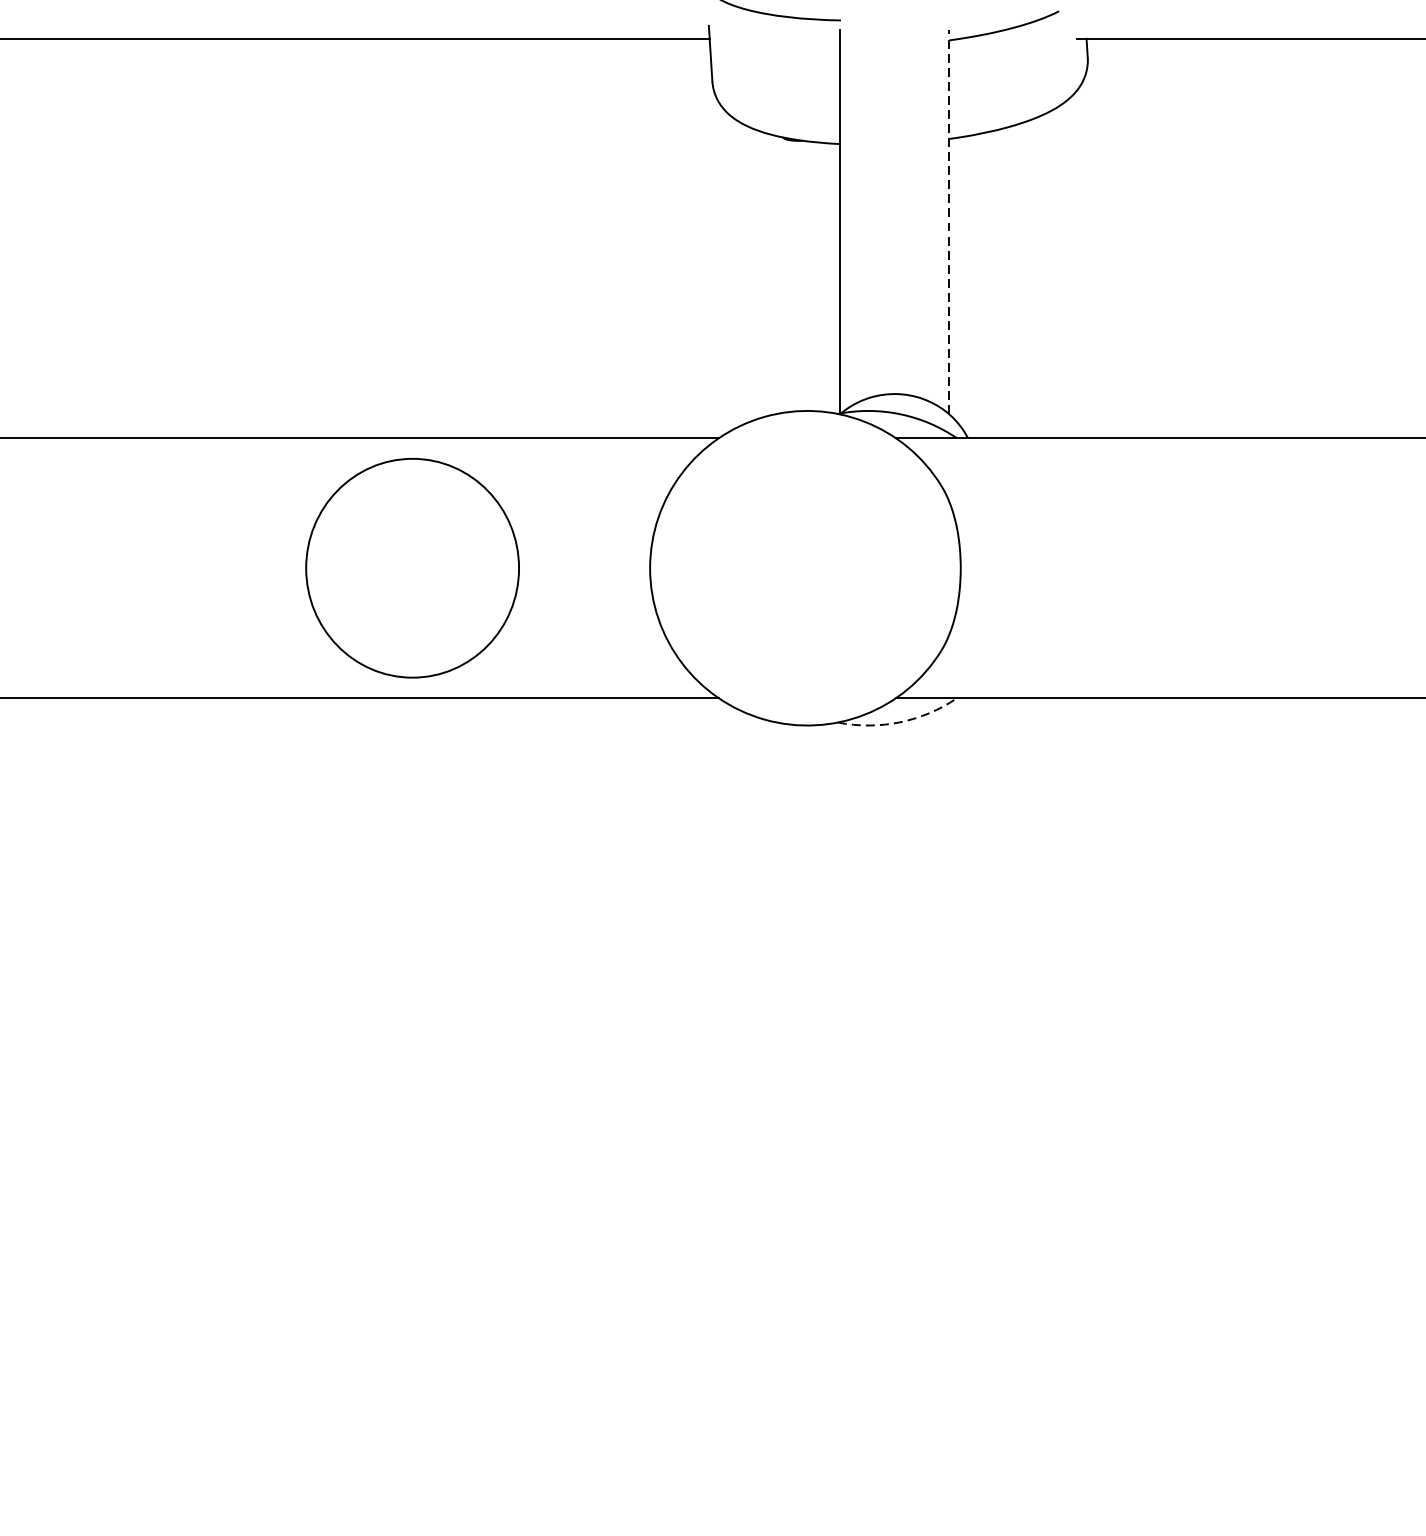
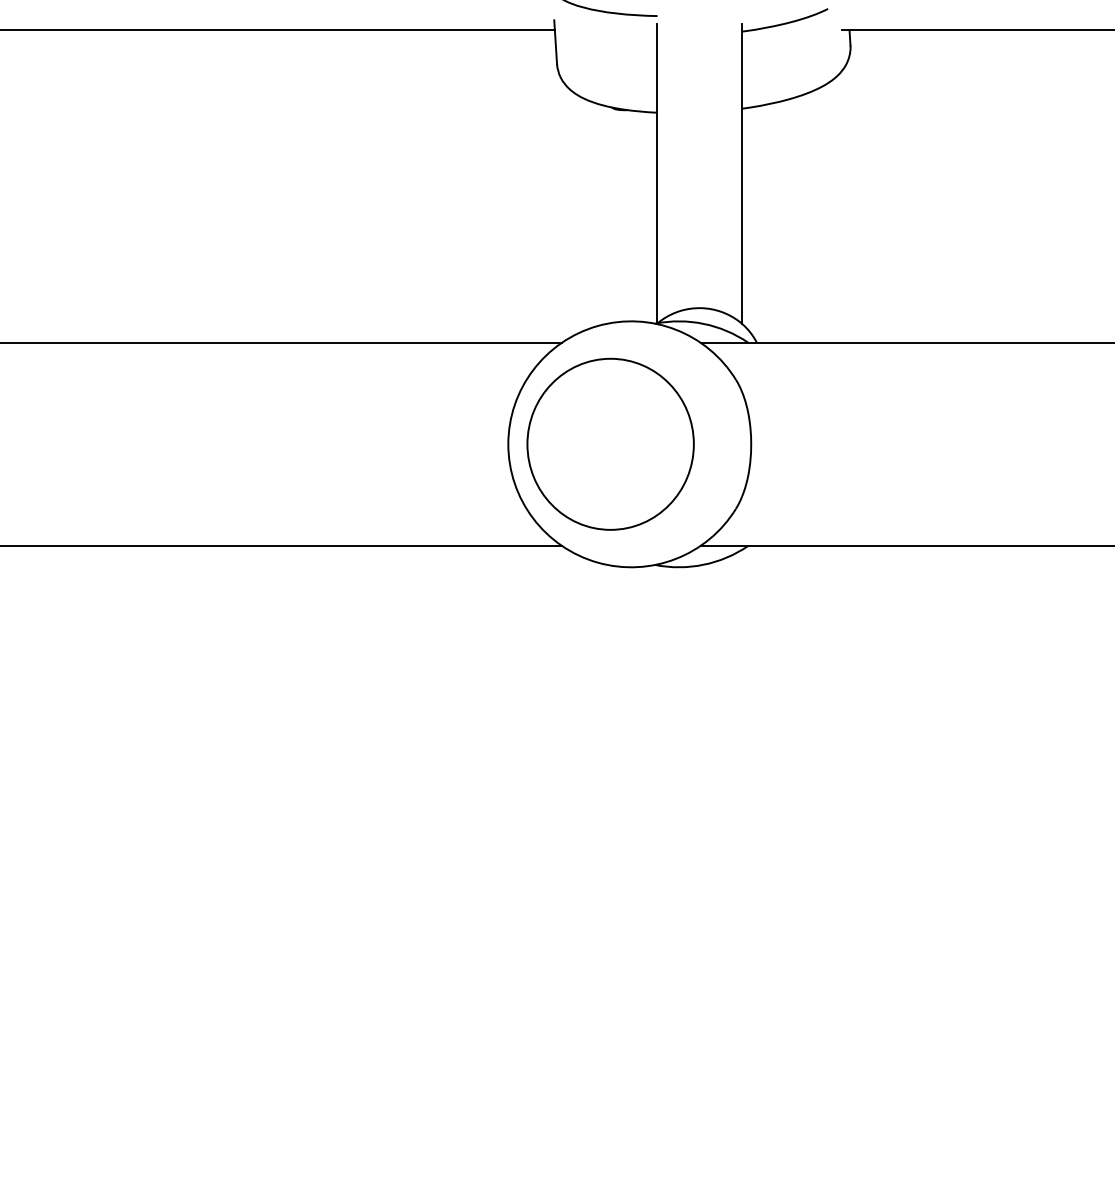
line: (949, 221) -> (742, 173), dashed -> solid
part: (412, 567) -> (610, 443), moved
arc: (899, 721) -> (703, 564), dashed -> solid

